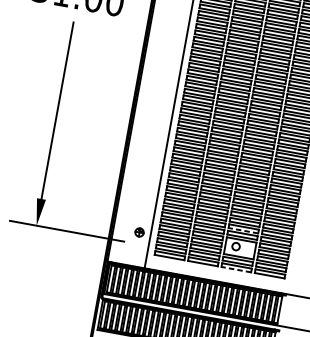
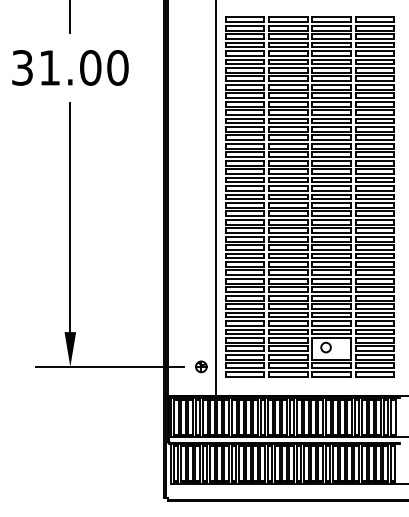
line: (243, 230) -> (331, 325), dashed -> solid
part: (139, 232) -> (201, 366), moved
line: (236, 269) -> (331, 376), dashed -> solid

